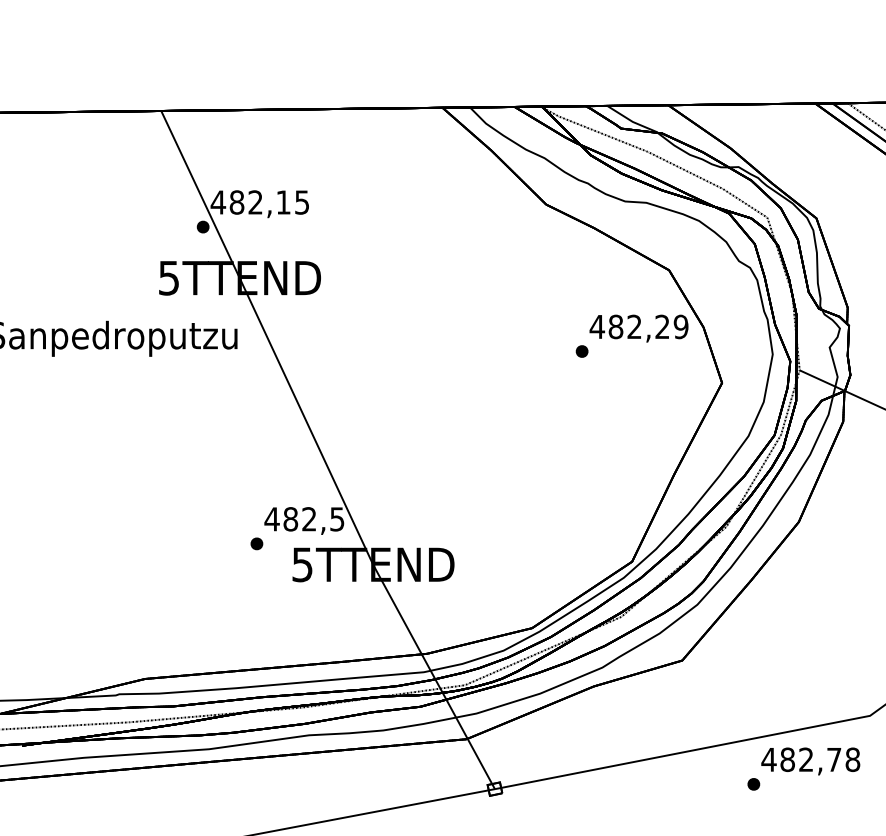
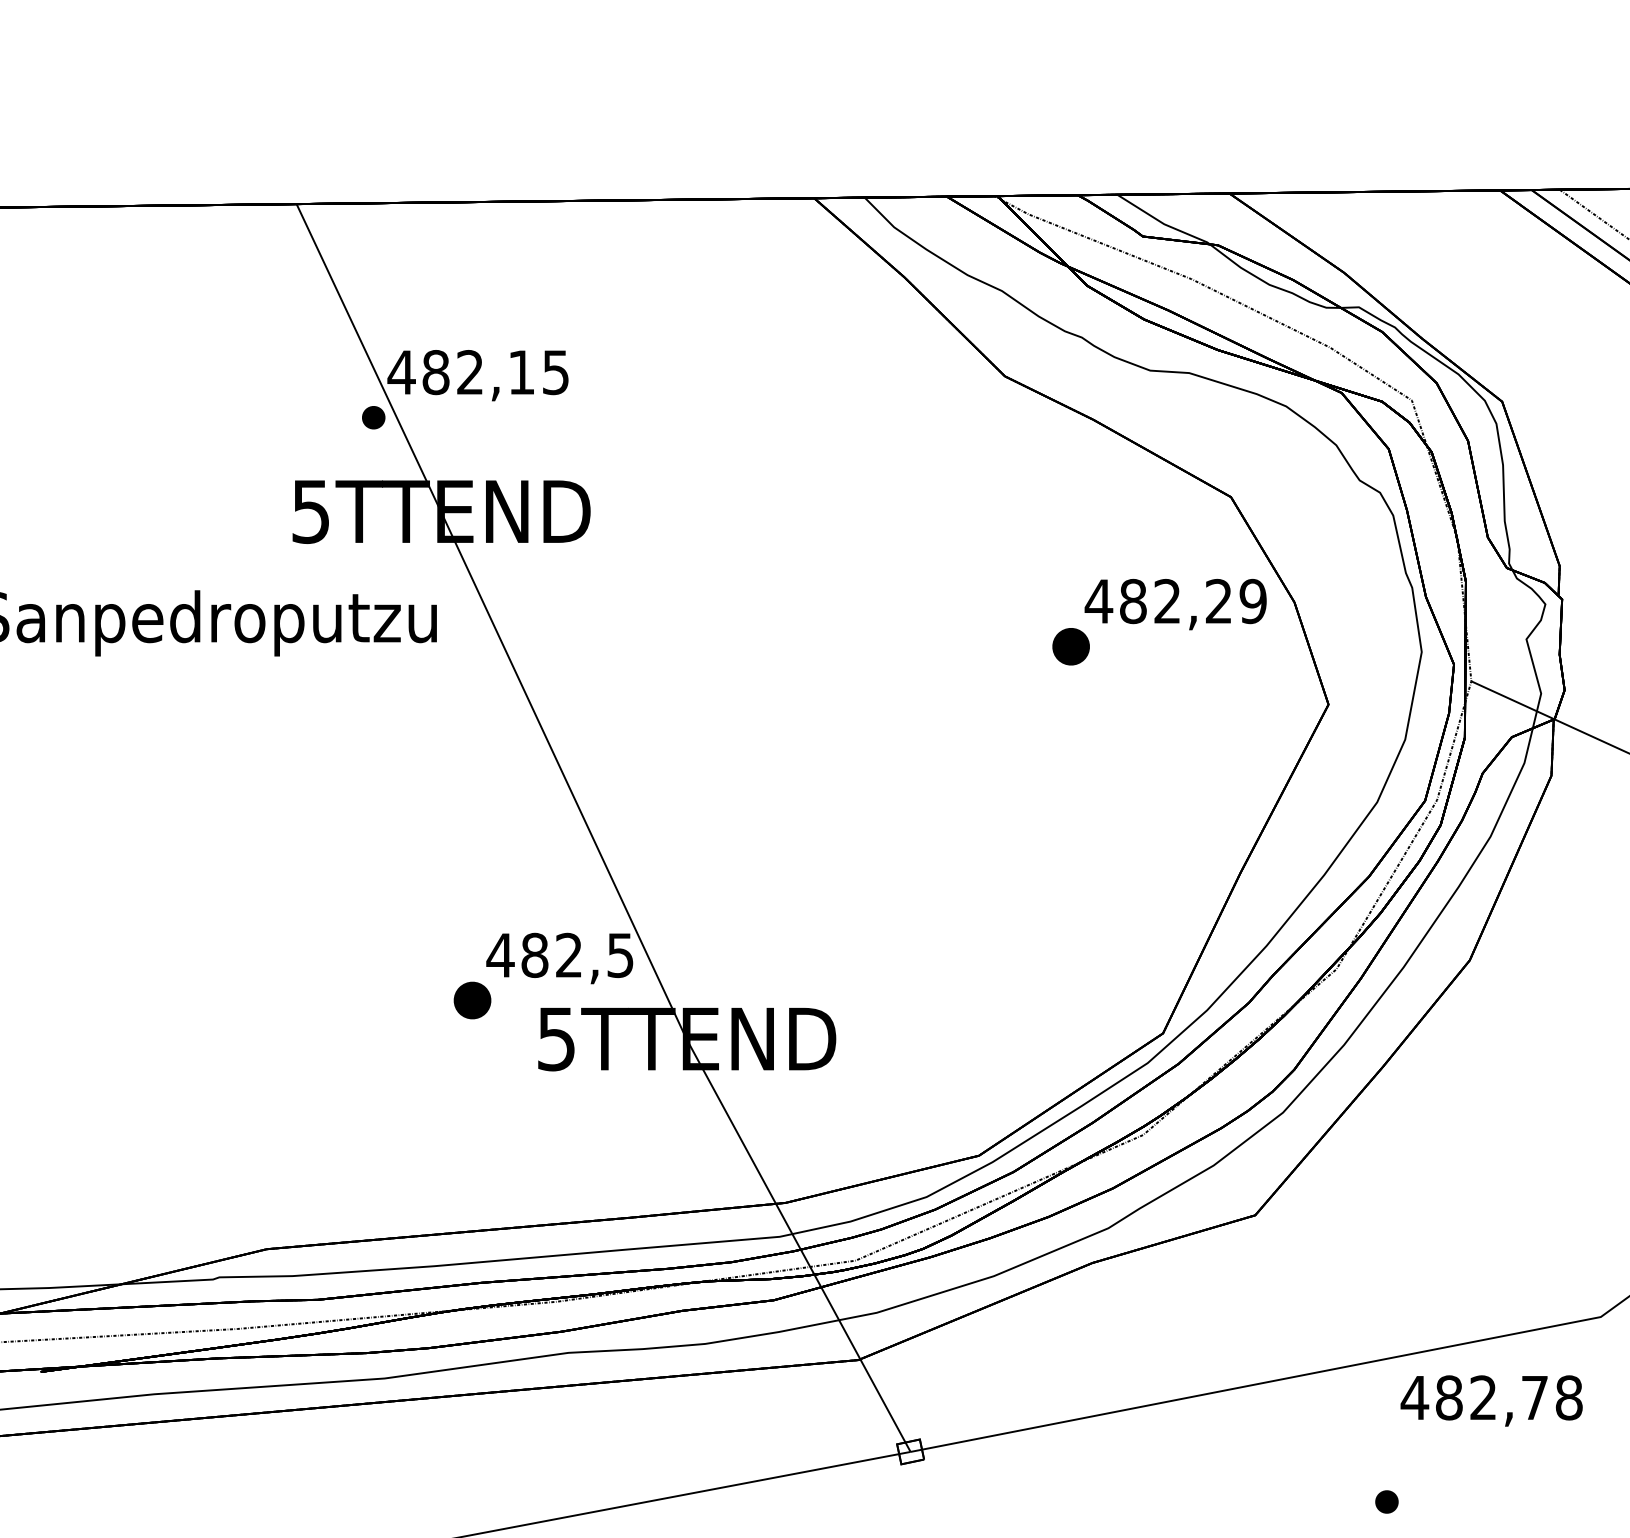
part: (581, 351) -> (1069, 646), size x1.6
part: (256, 543) -> (471, 999), size x1.6
part: (753, 784) -> (1386, 1502), moved

